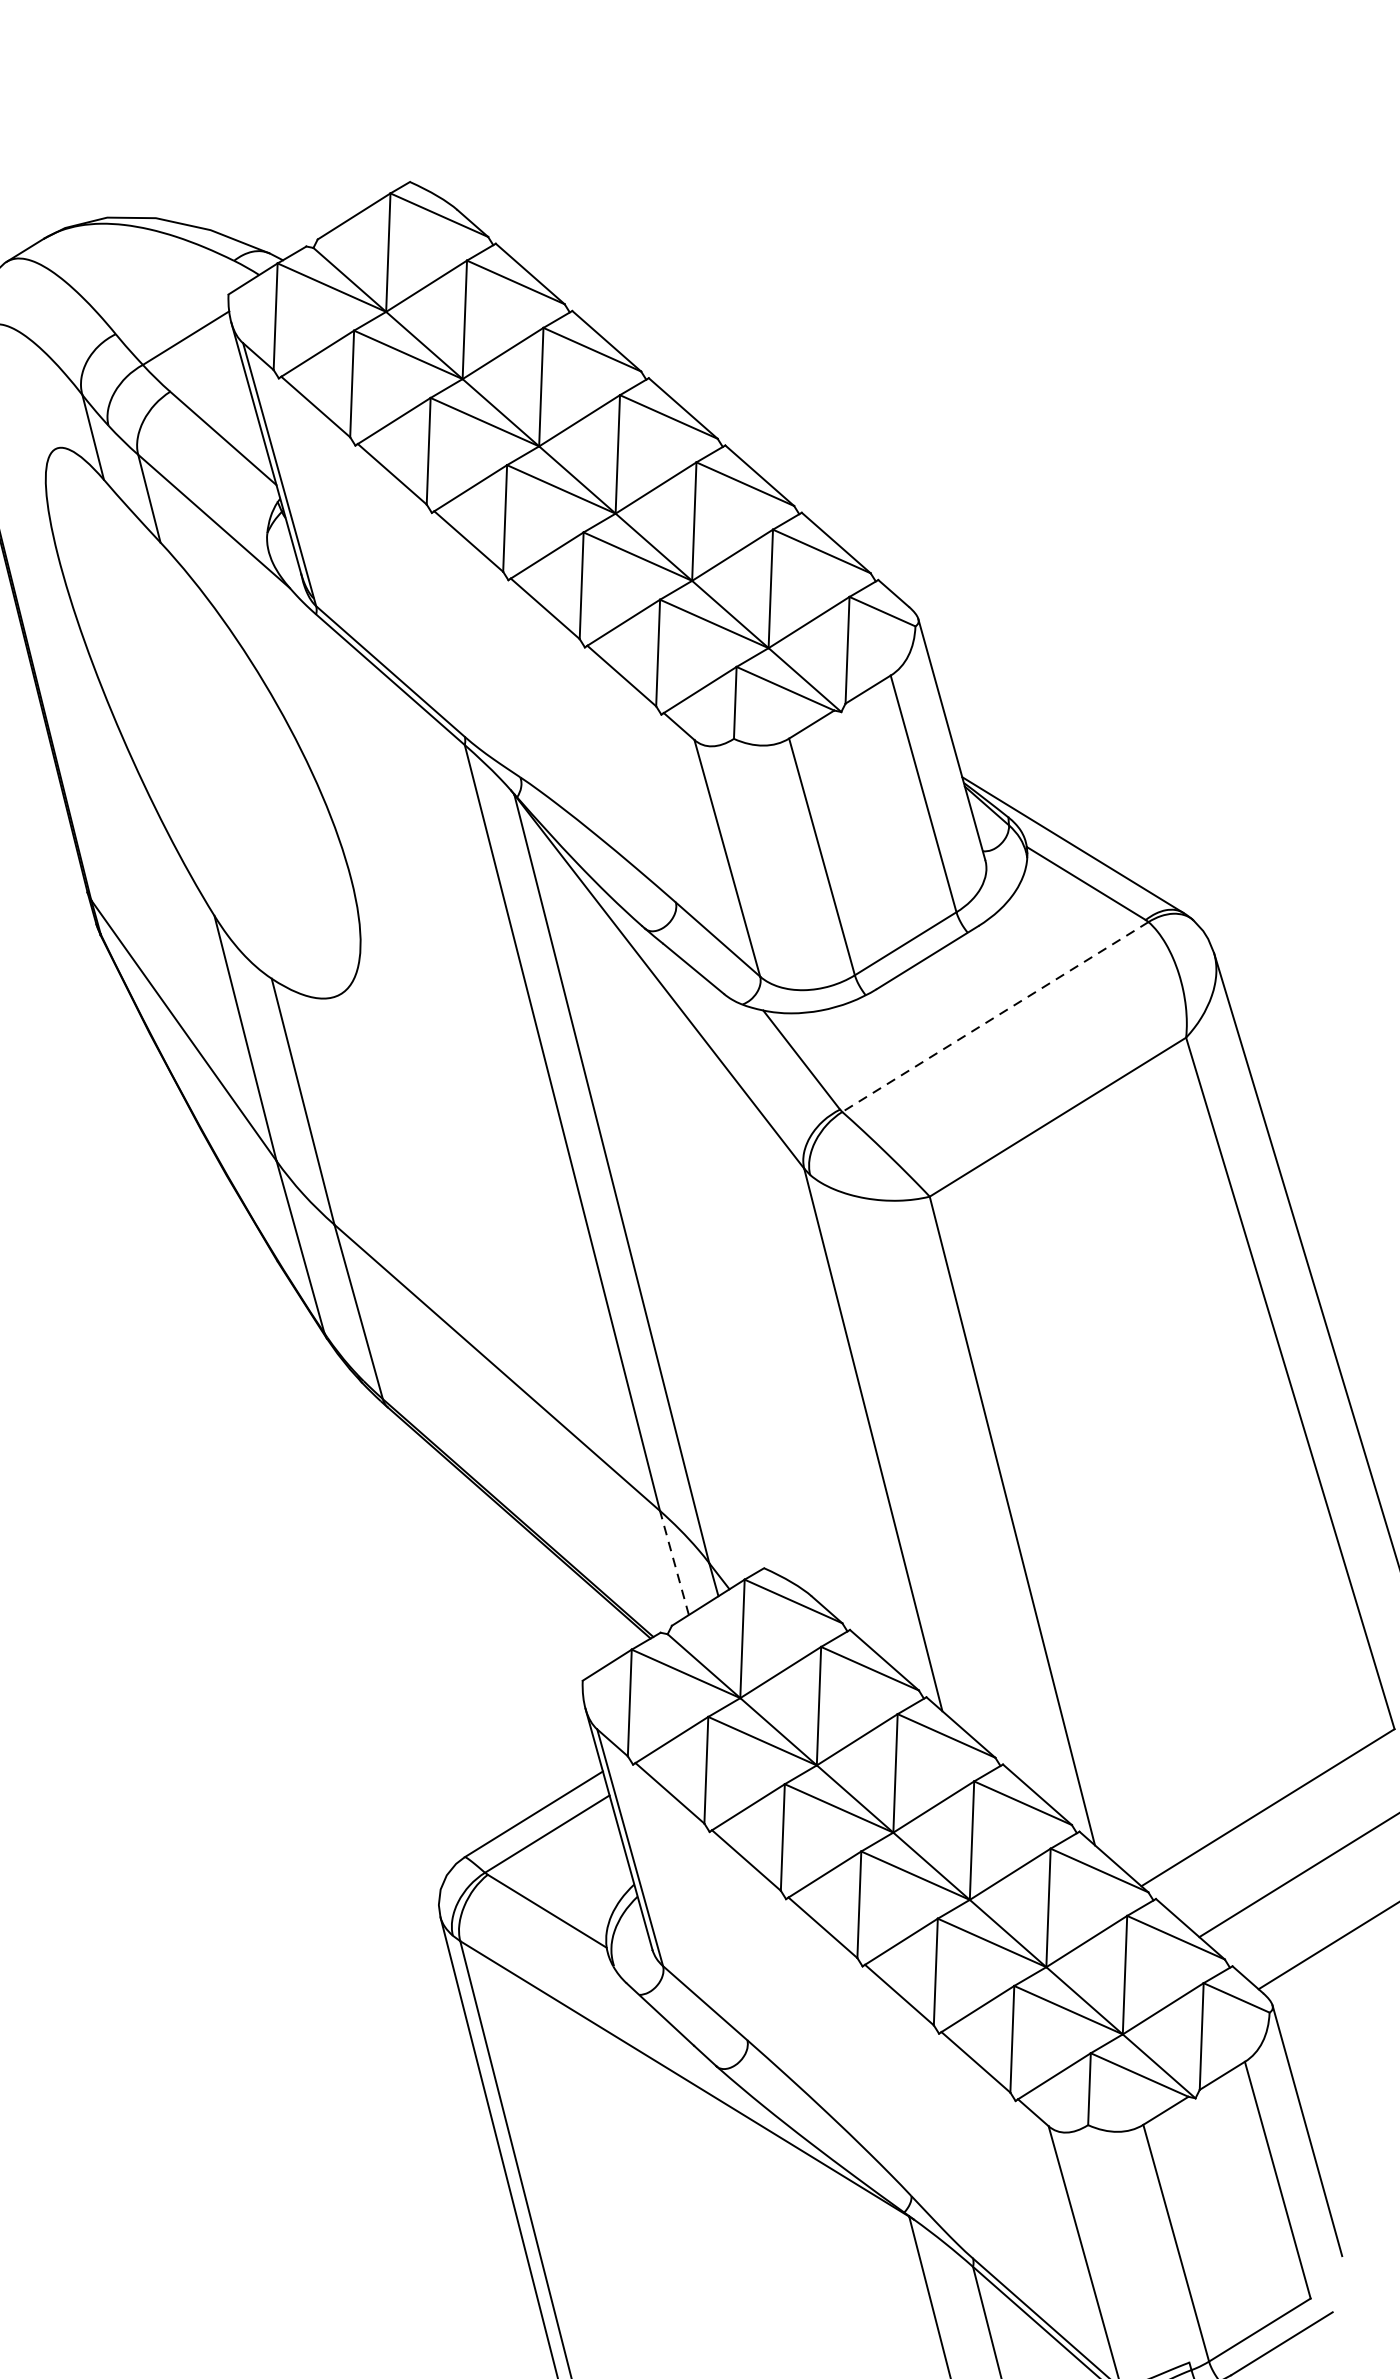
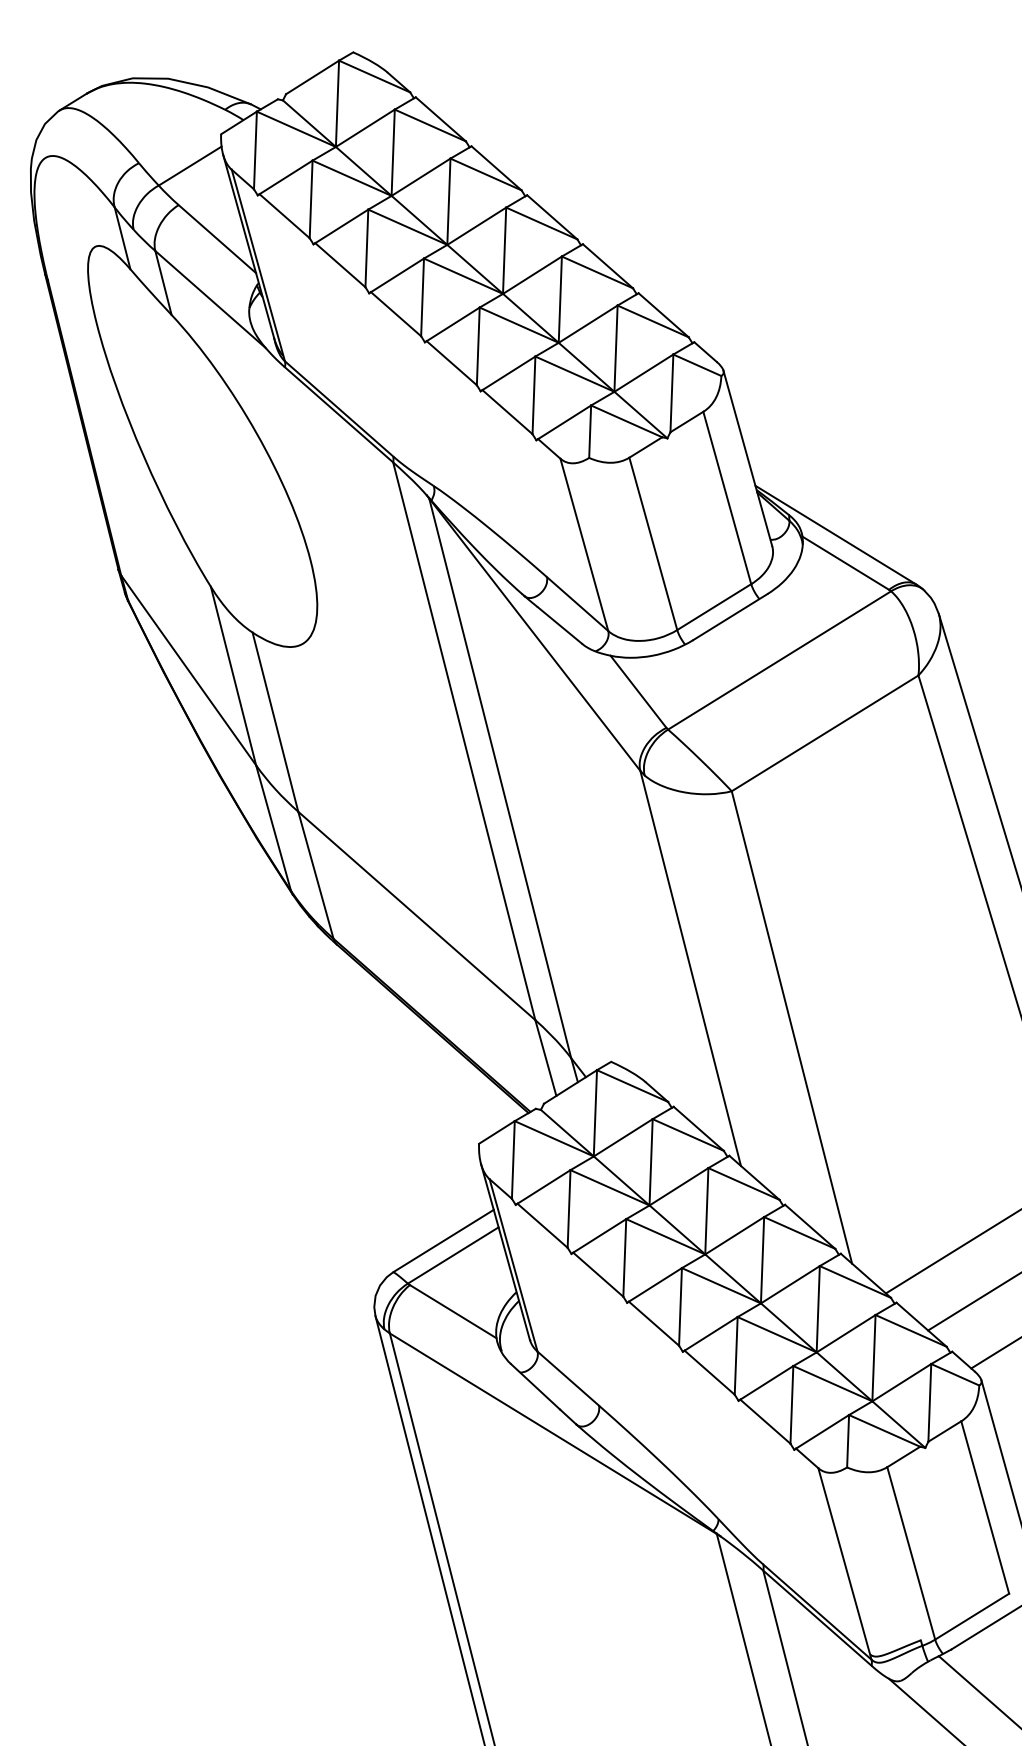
line: (995, 1017) -> (779, 660), dashed -> solid
line: (673, 1562) -> (545, 1057), dashed -> solid

